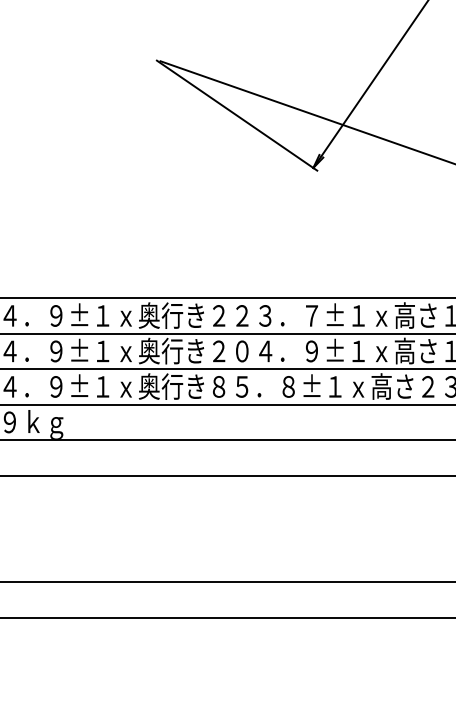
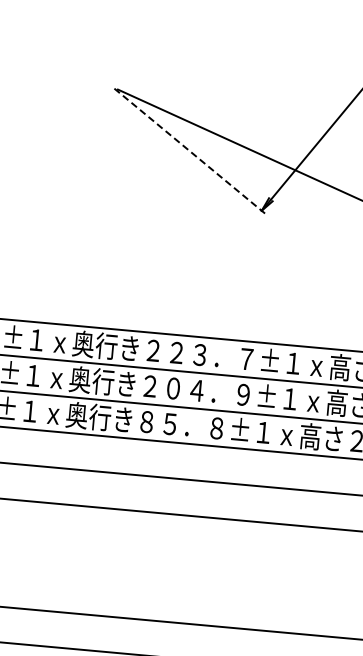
line: (237, 115) -> (190, 151), solid -> dashed

